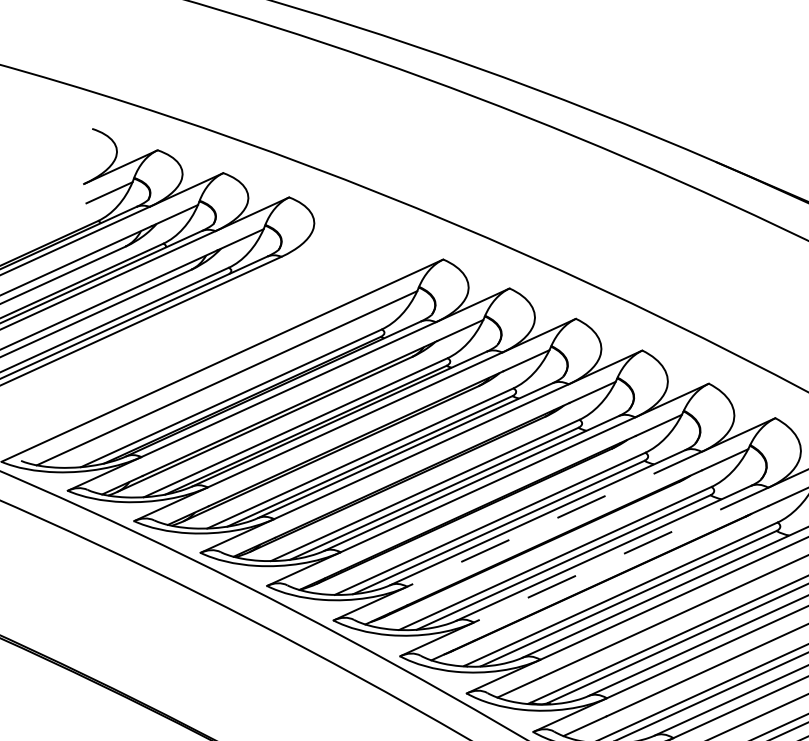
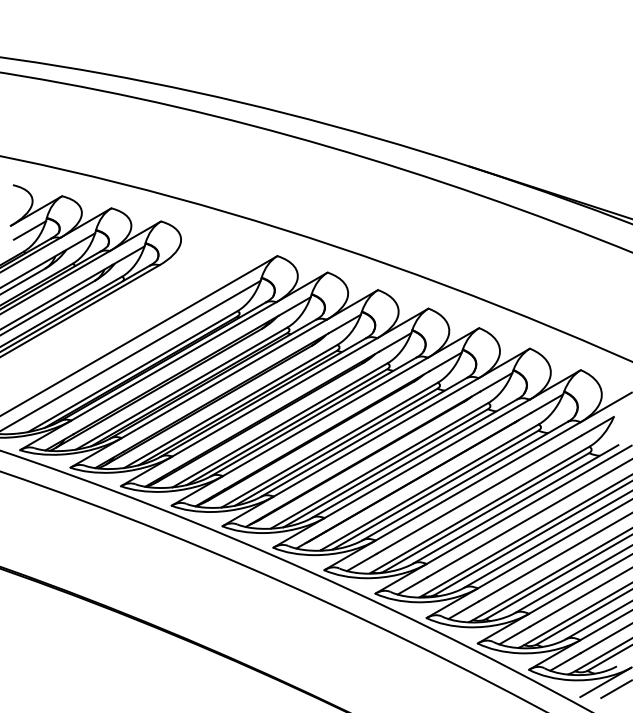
line: (553, 519) -> (375, 437), dashed -> solid
line: (620, 555) -> (426, 459), dashed -> solid

